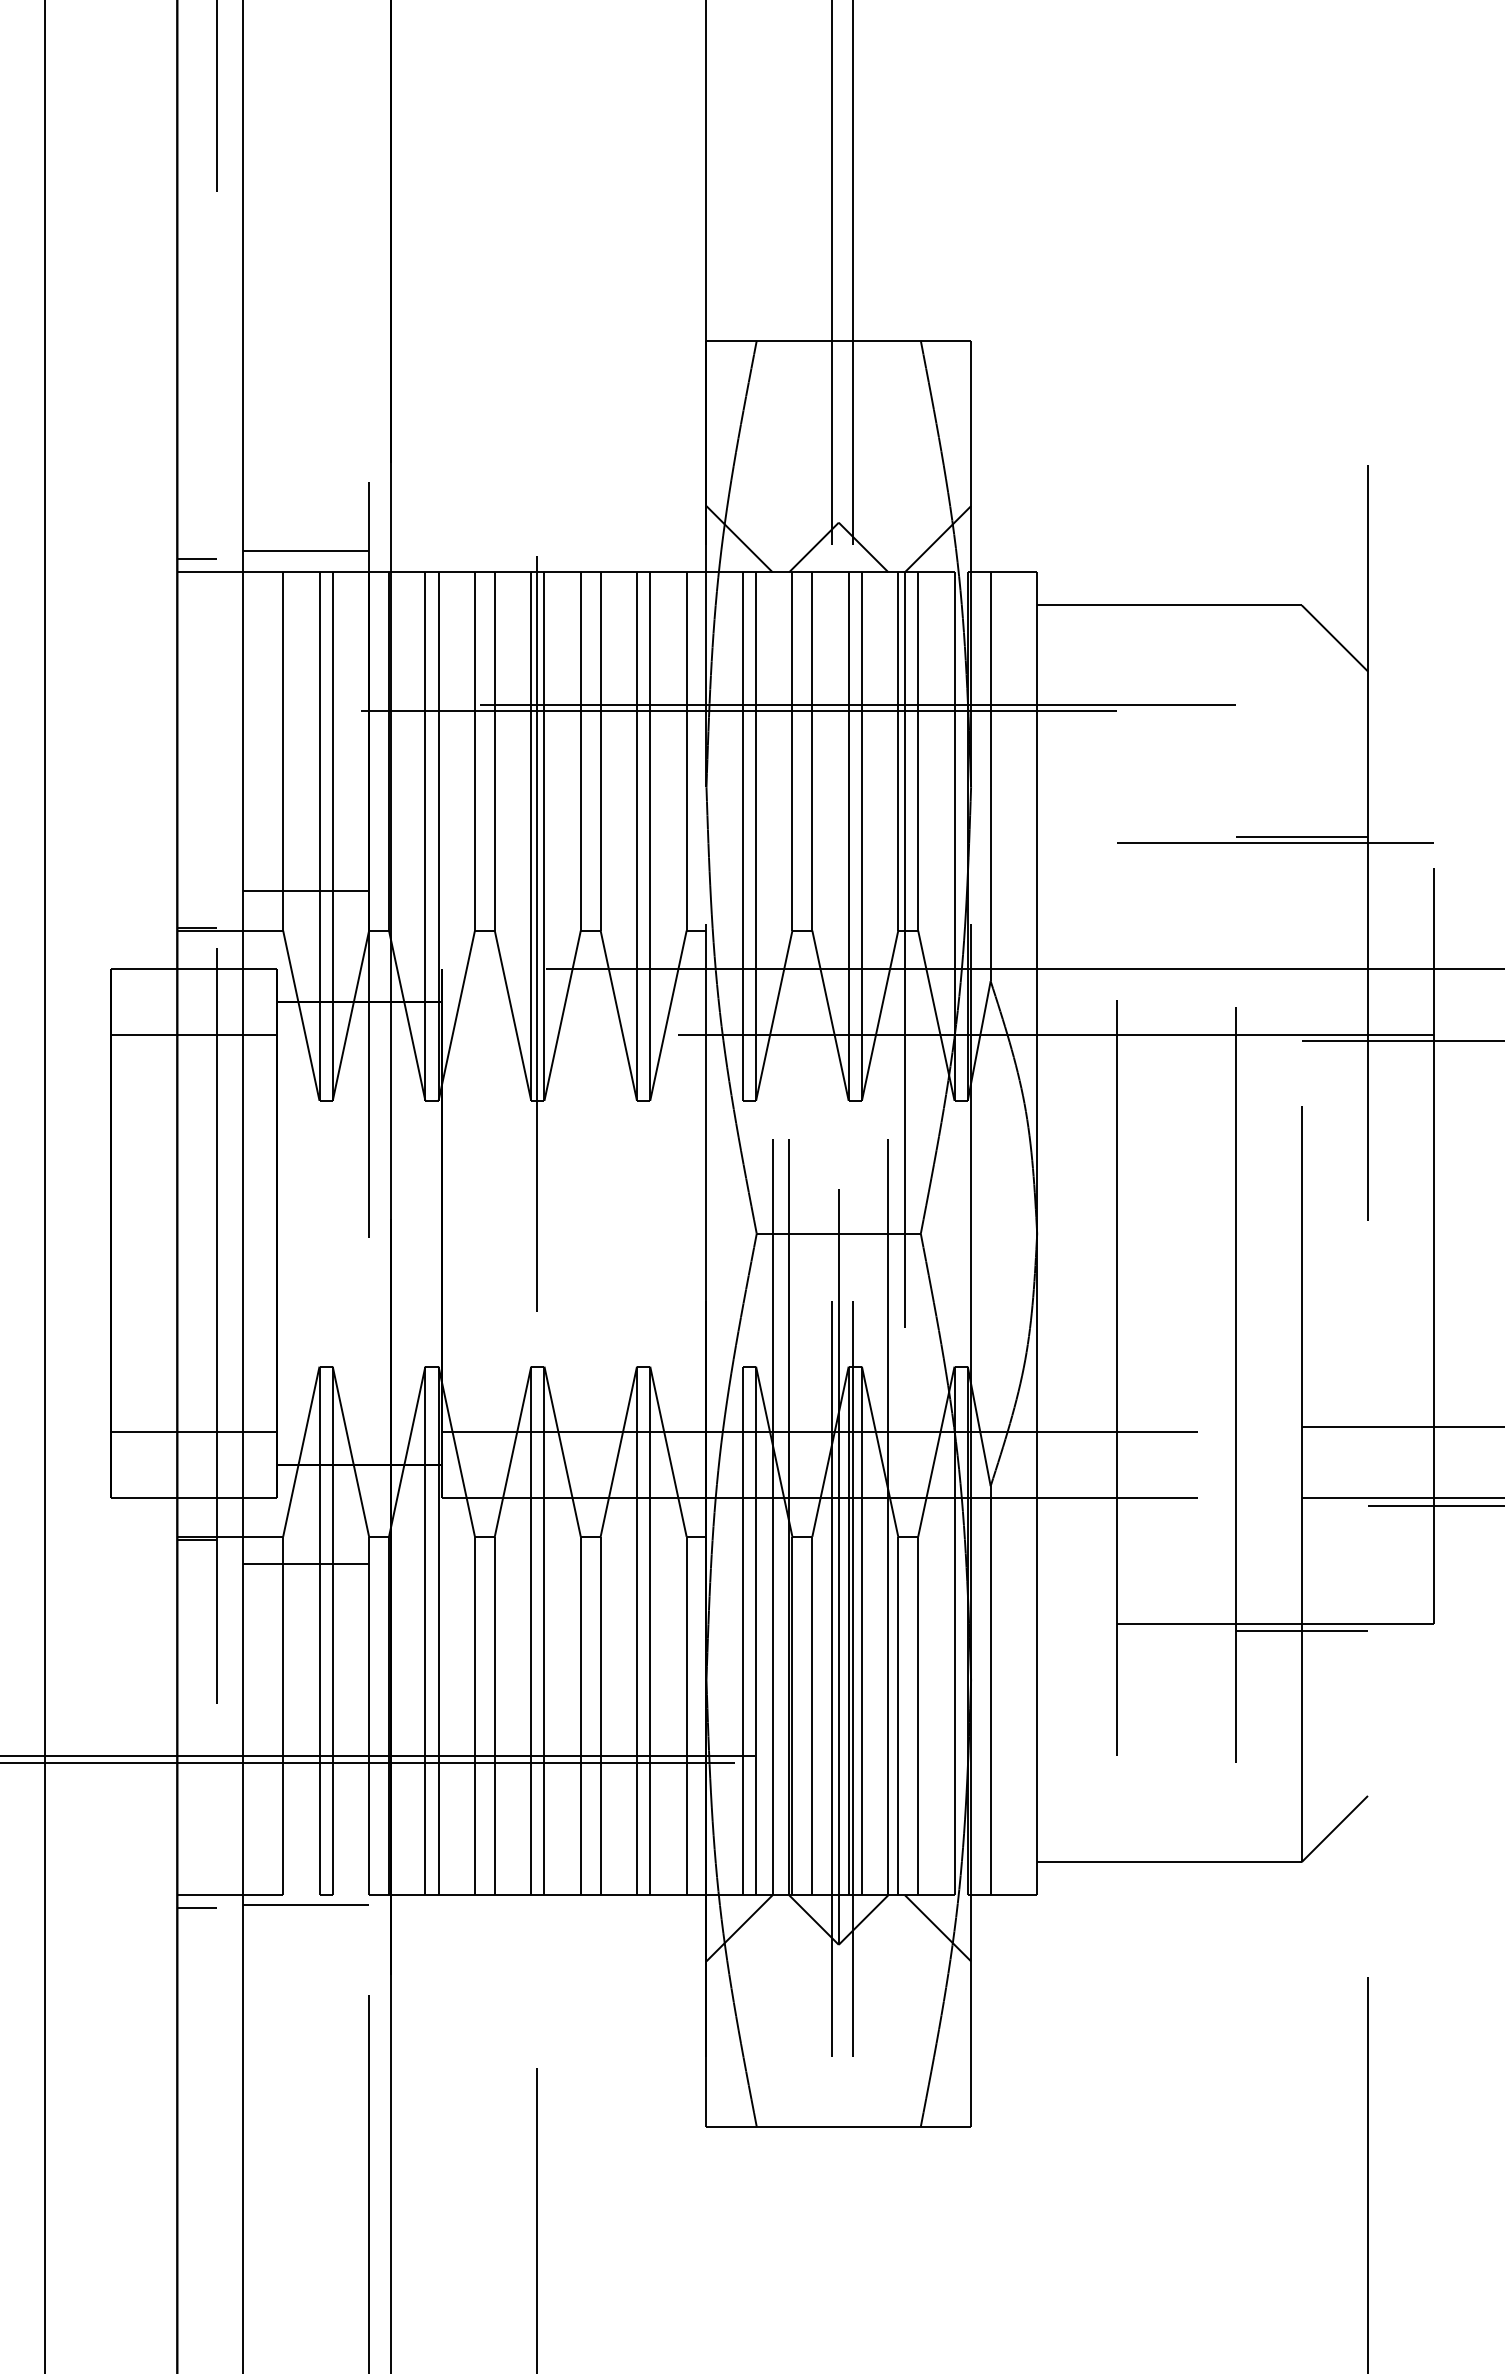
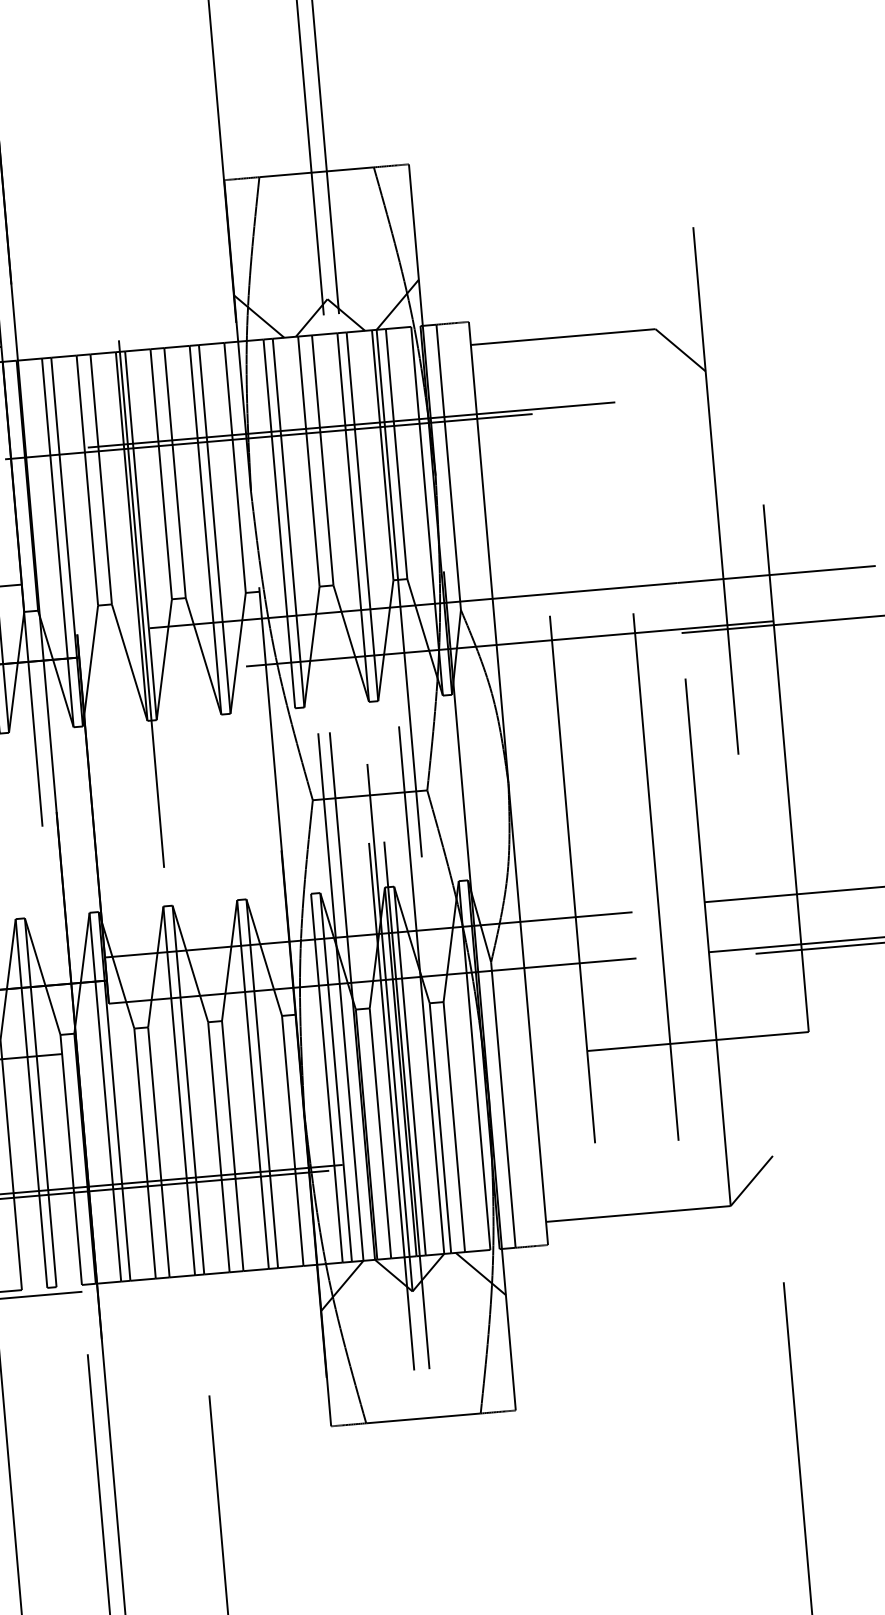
line: (1301, 836) -> (669, 490), removed
line: (1275, 843) -> (651, 496), removed
line: (1301, 1630) -> (716, 1044), removed

